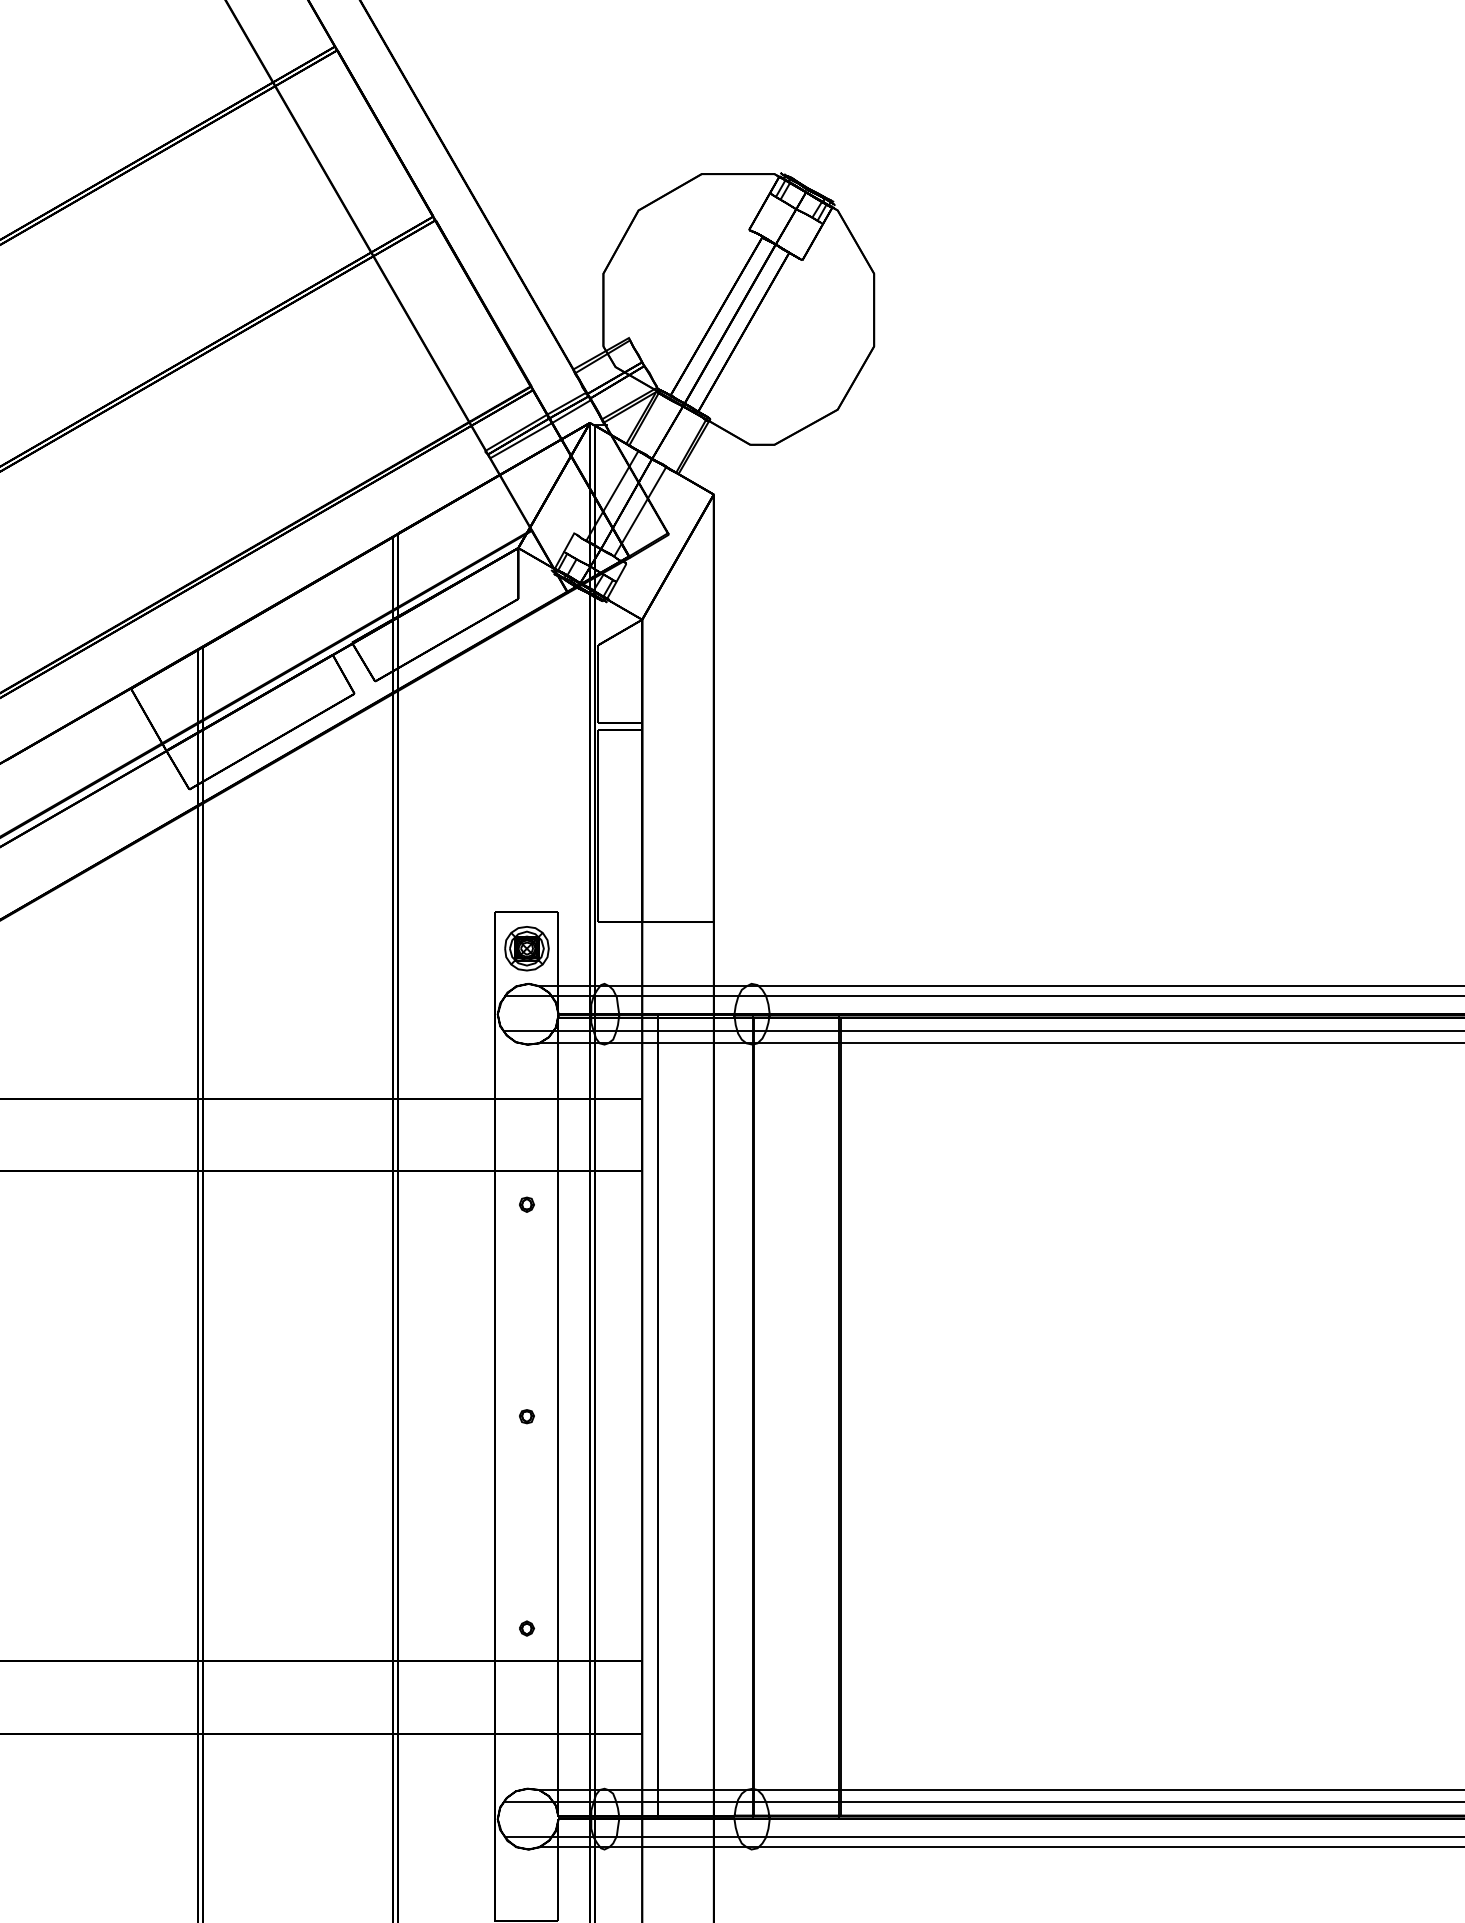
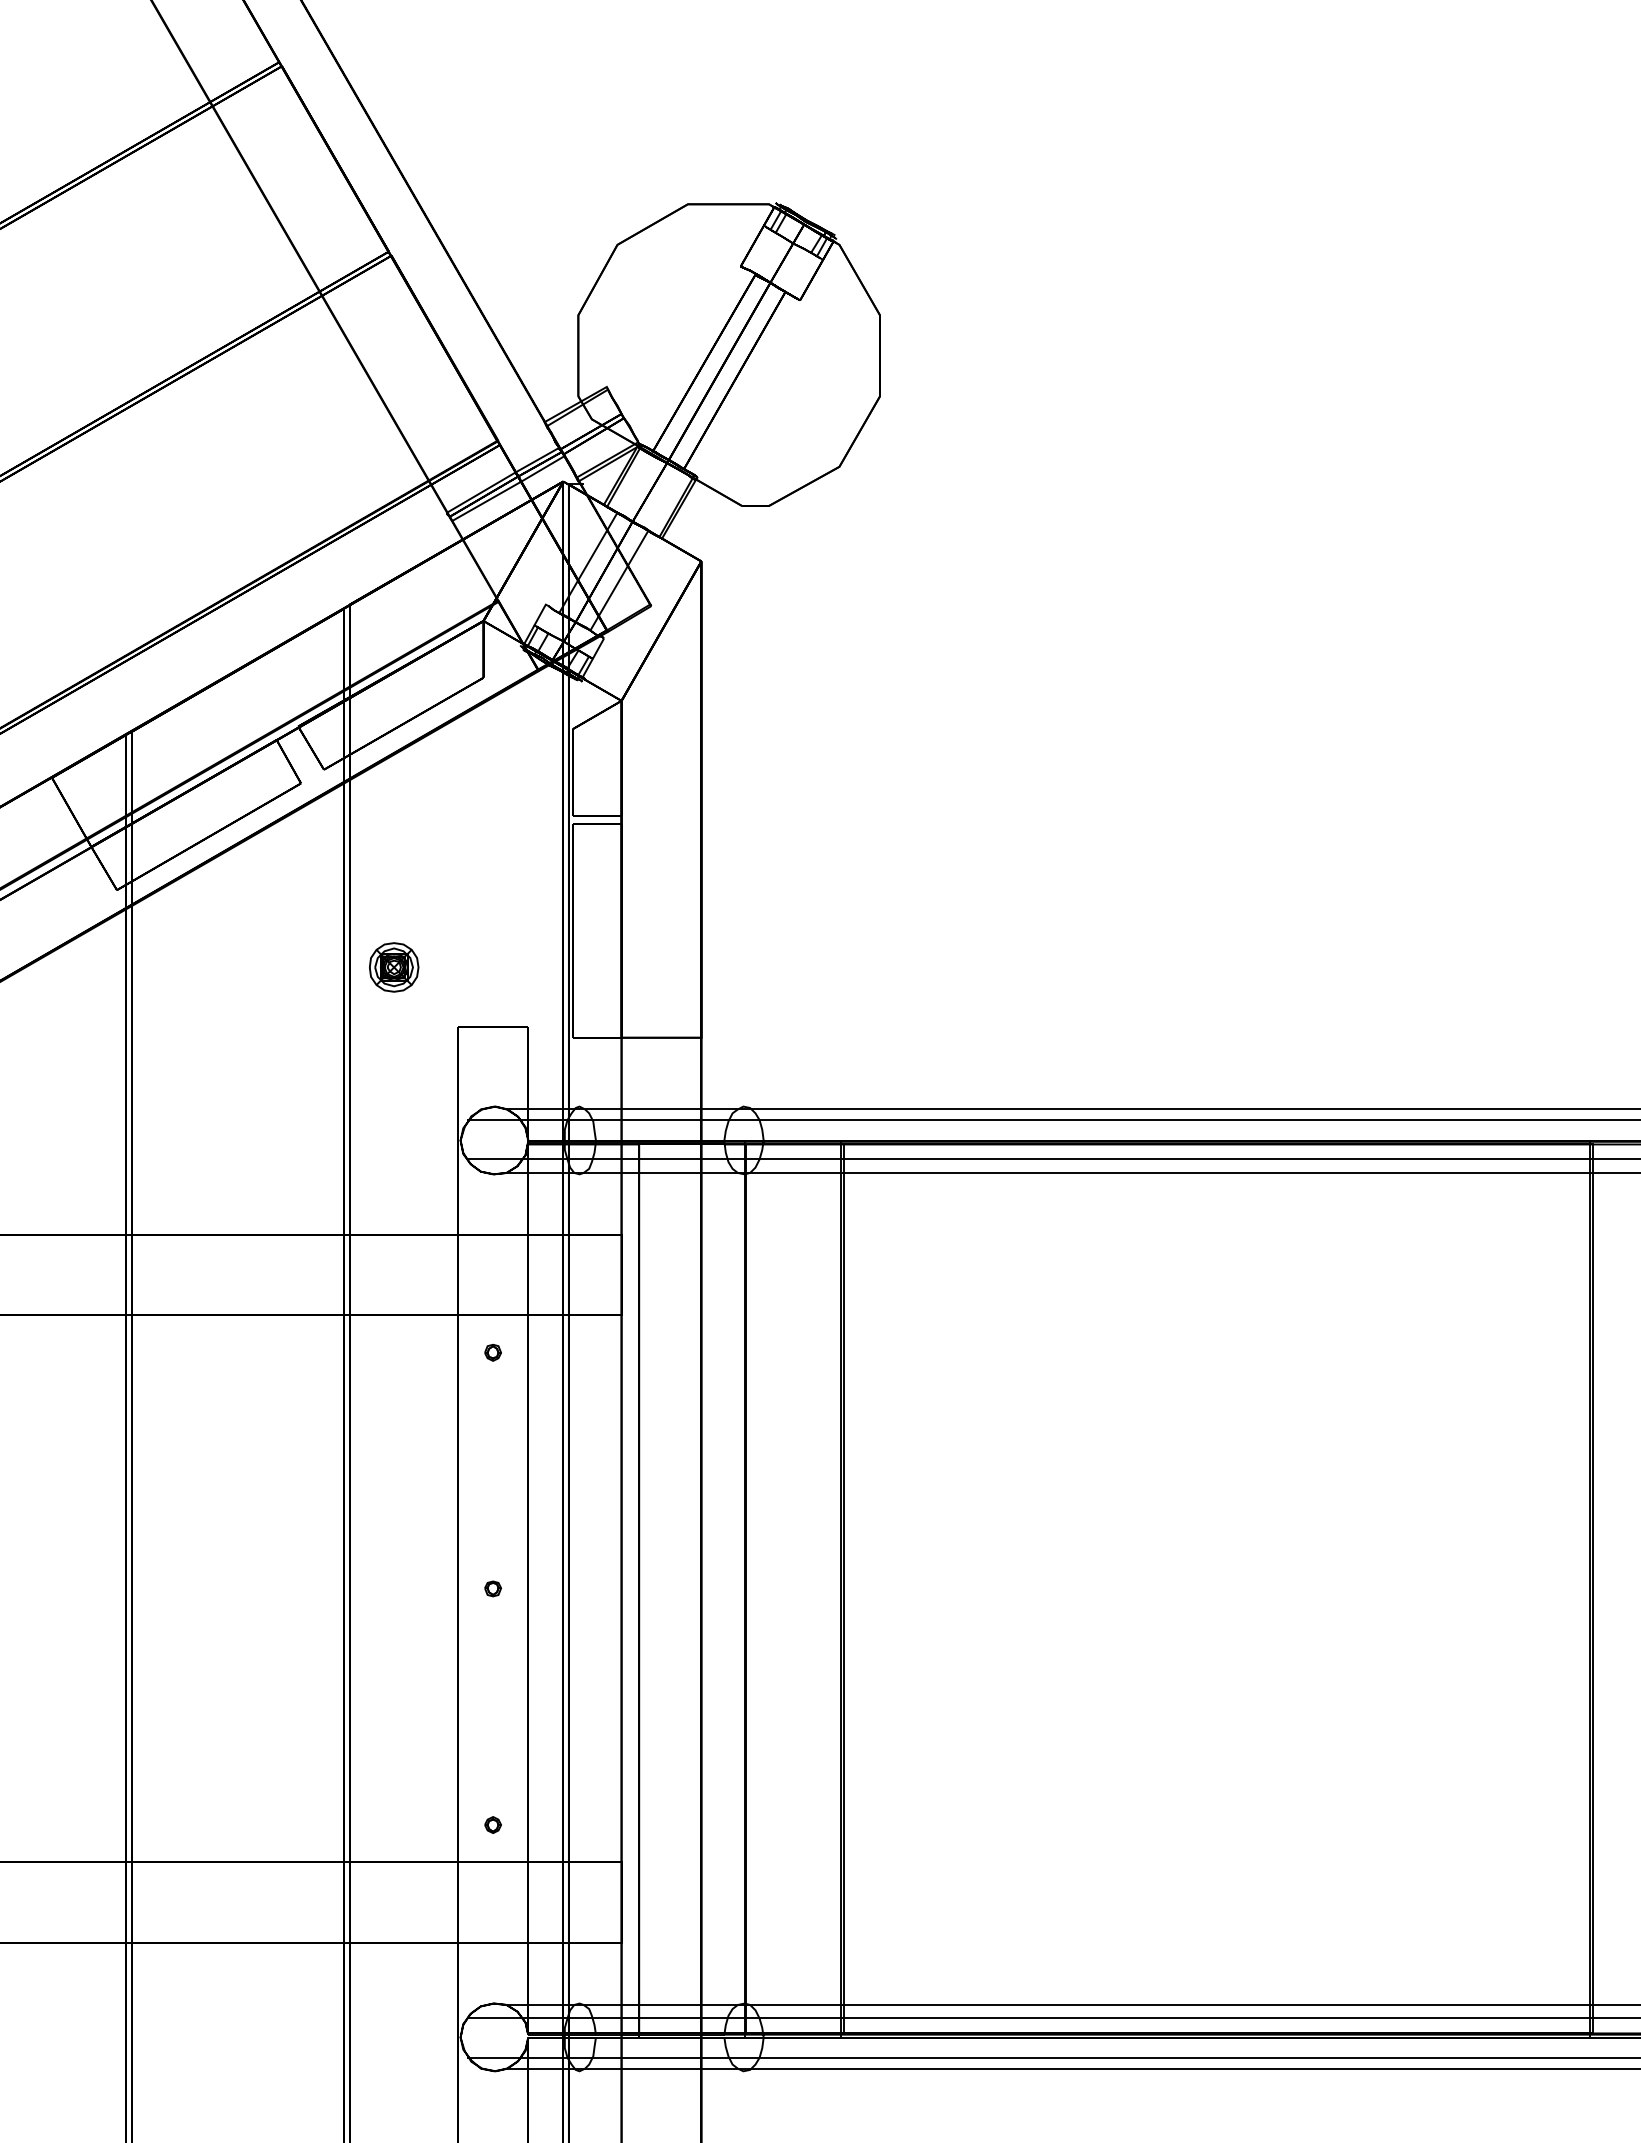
part: (527, 948) -> (394, 967), moved

